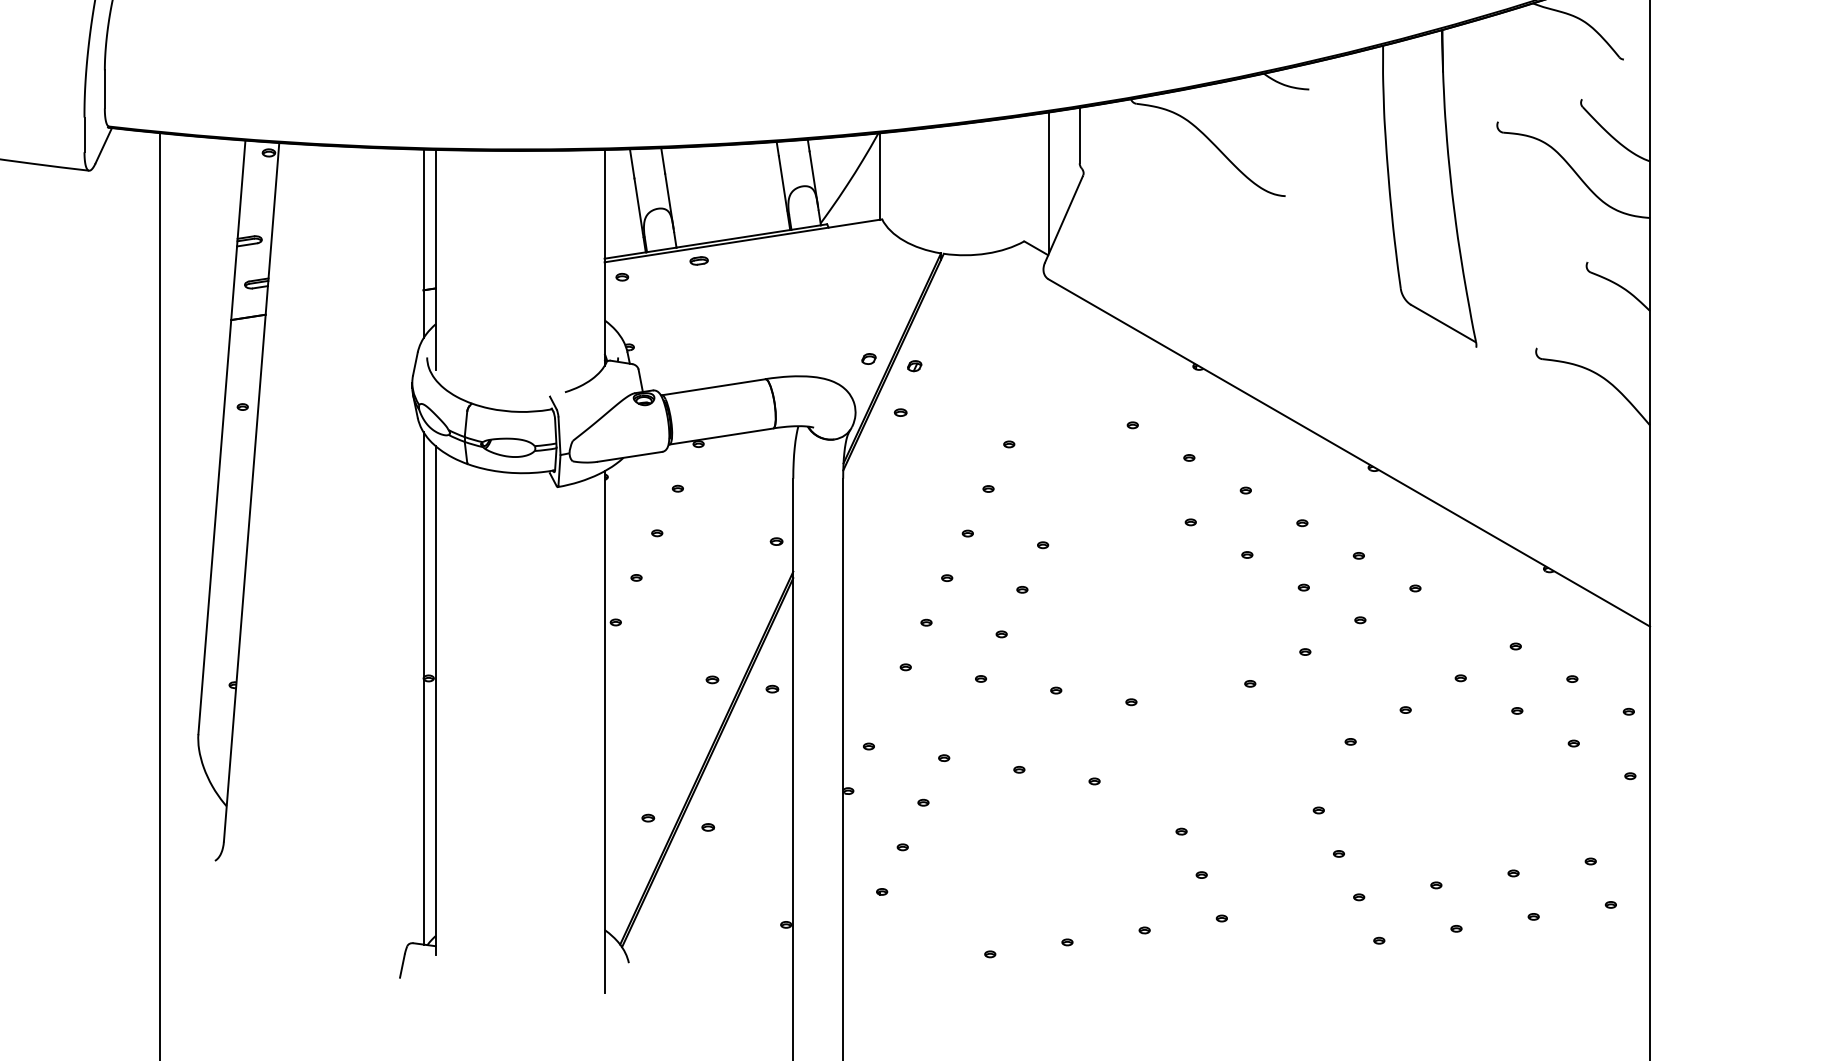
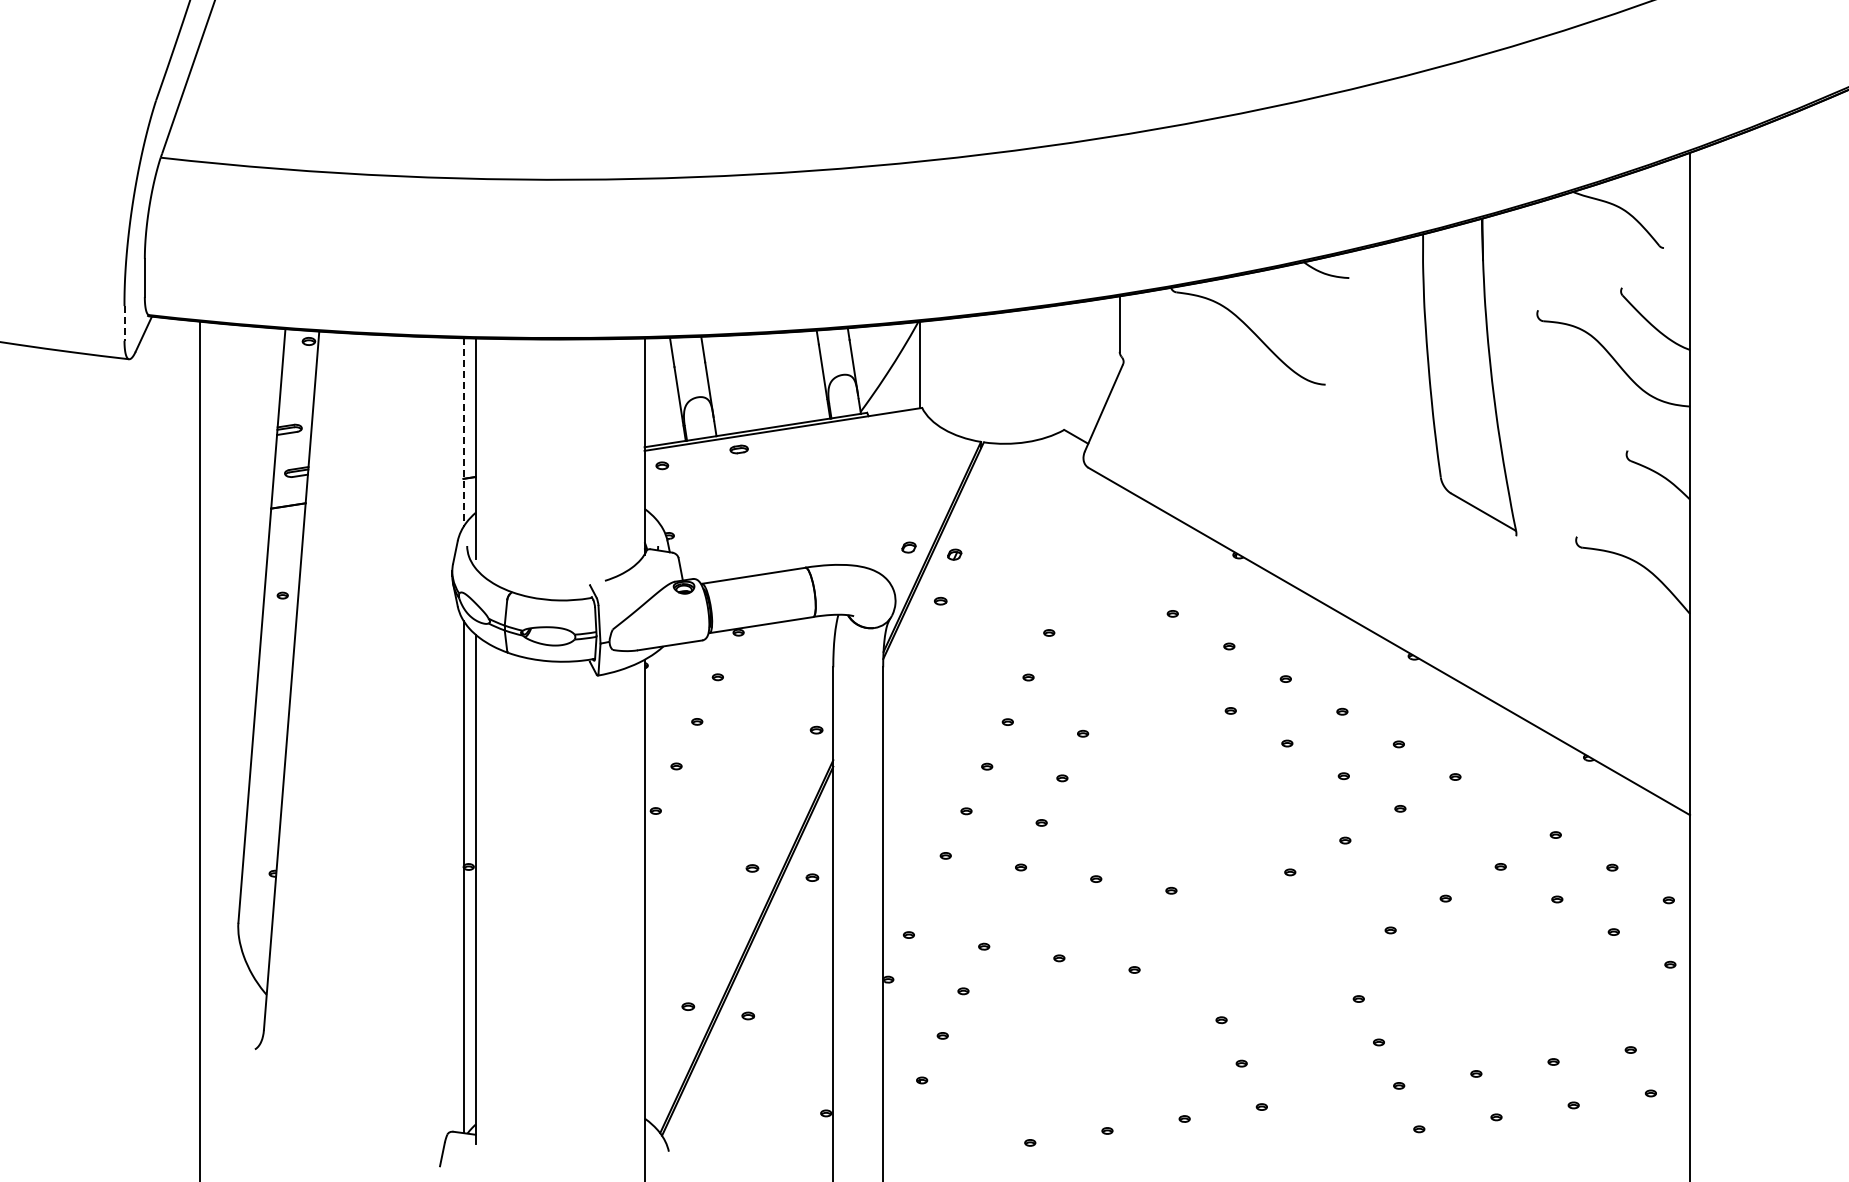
line: (84, 134) -> (124, 323), solid -> dashed
line: (1049, 182) -> (1089, 371), removed
line: (423, 244) -> (463, 433), solid -> dashed

